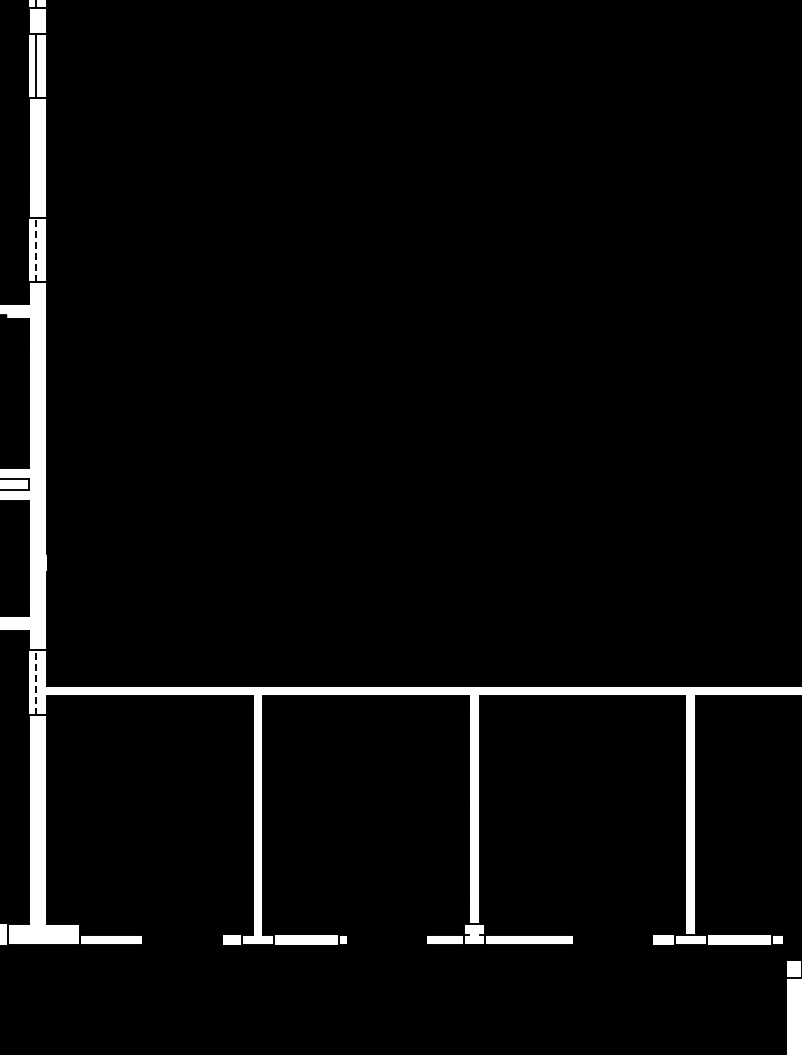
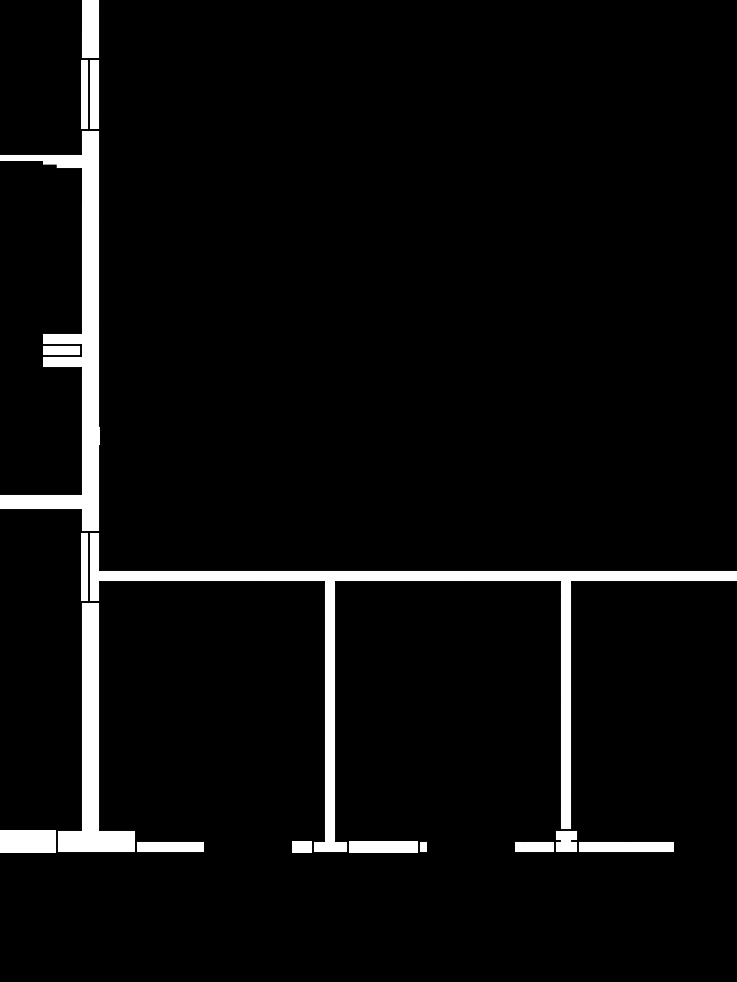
line: (36, 249) -> (88, 94), dashed -> solid
line: (36, 682) -> (88, 566), dashed -> solid

